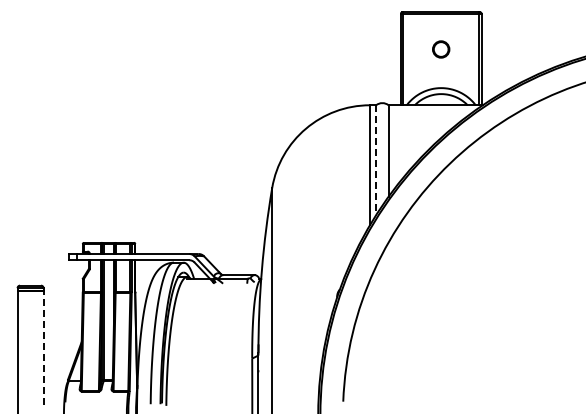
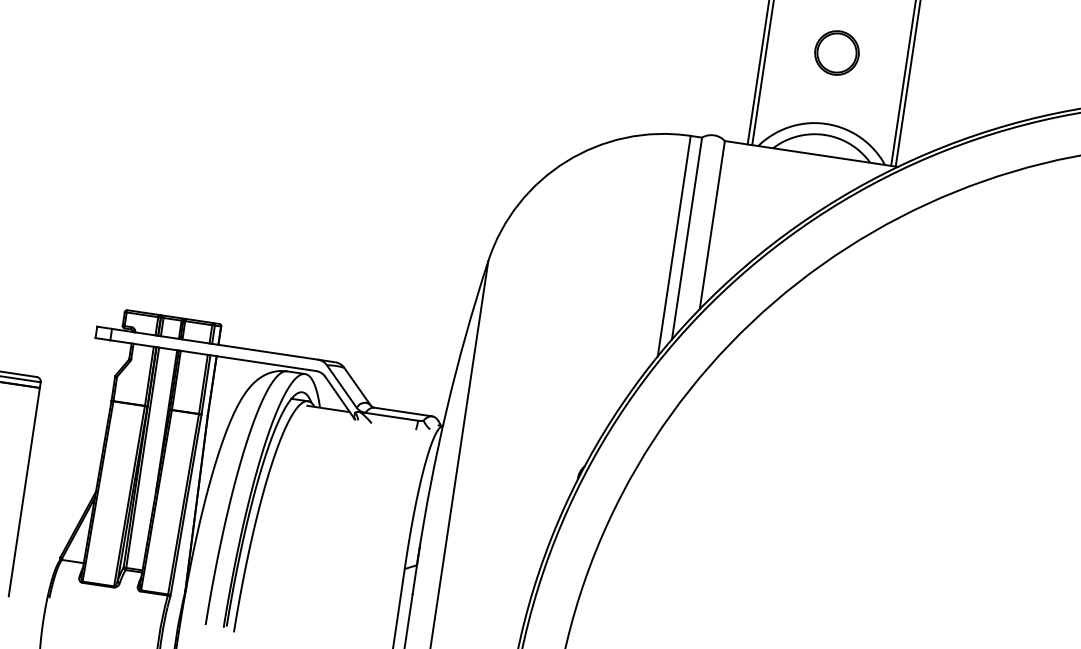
part: (440, 49) -> (835, 52), size x1.43
line: (376, 160) -> (687, 239), dashed -> solid
line: (43, 347) -> (24, 491), dashed -> solid

